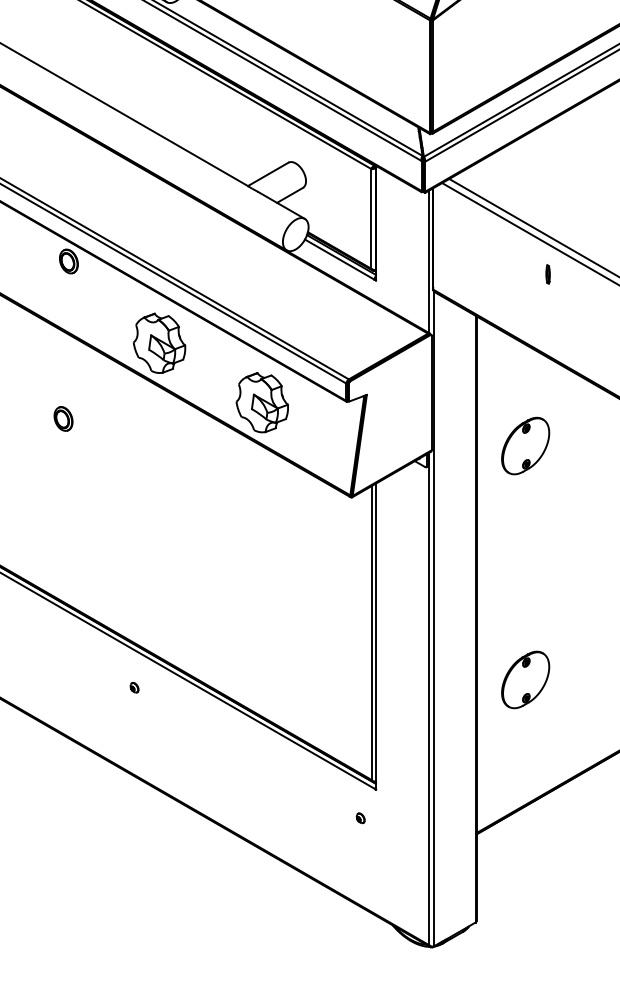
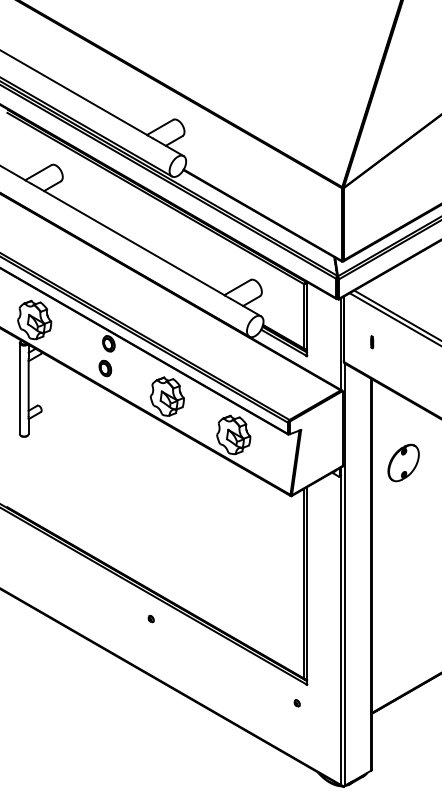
part: (548, 274) -> (372, 342), moved
part: (63, 418) -> (105, 368), moved
part: (525, 679) -> (403, 613), removed

